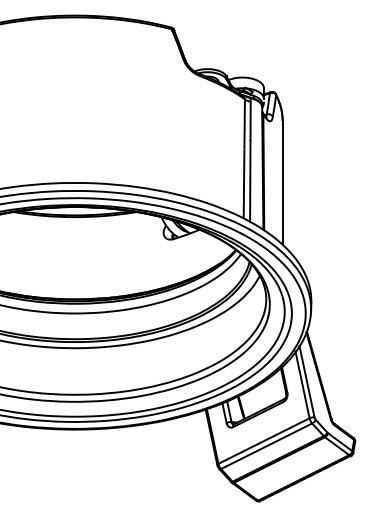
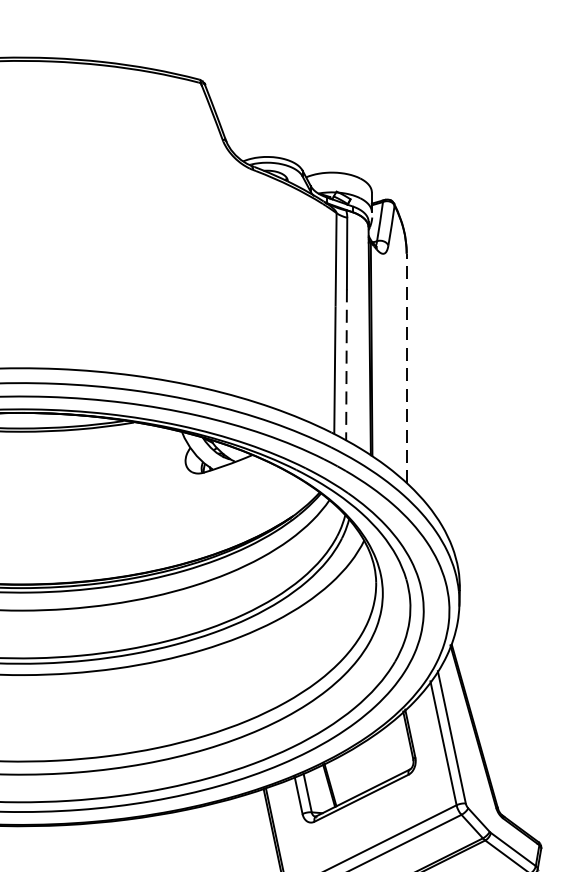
line: (250, 181) -> (346, 365), solid -> dashed
line: (282, 183) -> (406, 369), solid -> dashed

